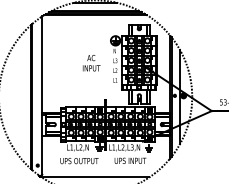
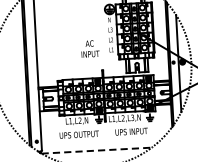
text: (91, 63) -> (90, 49), moved
line: (95, 177) -> (96, 150), solid -> dashed

